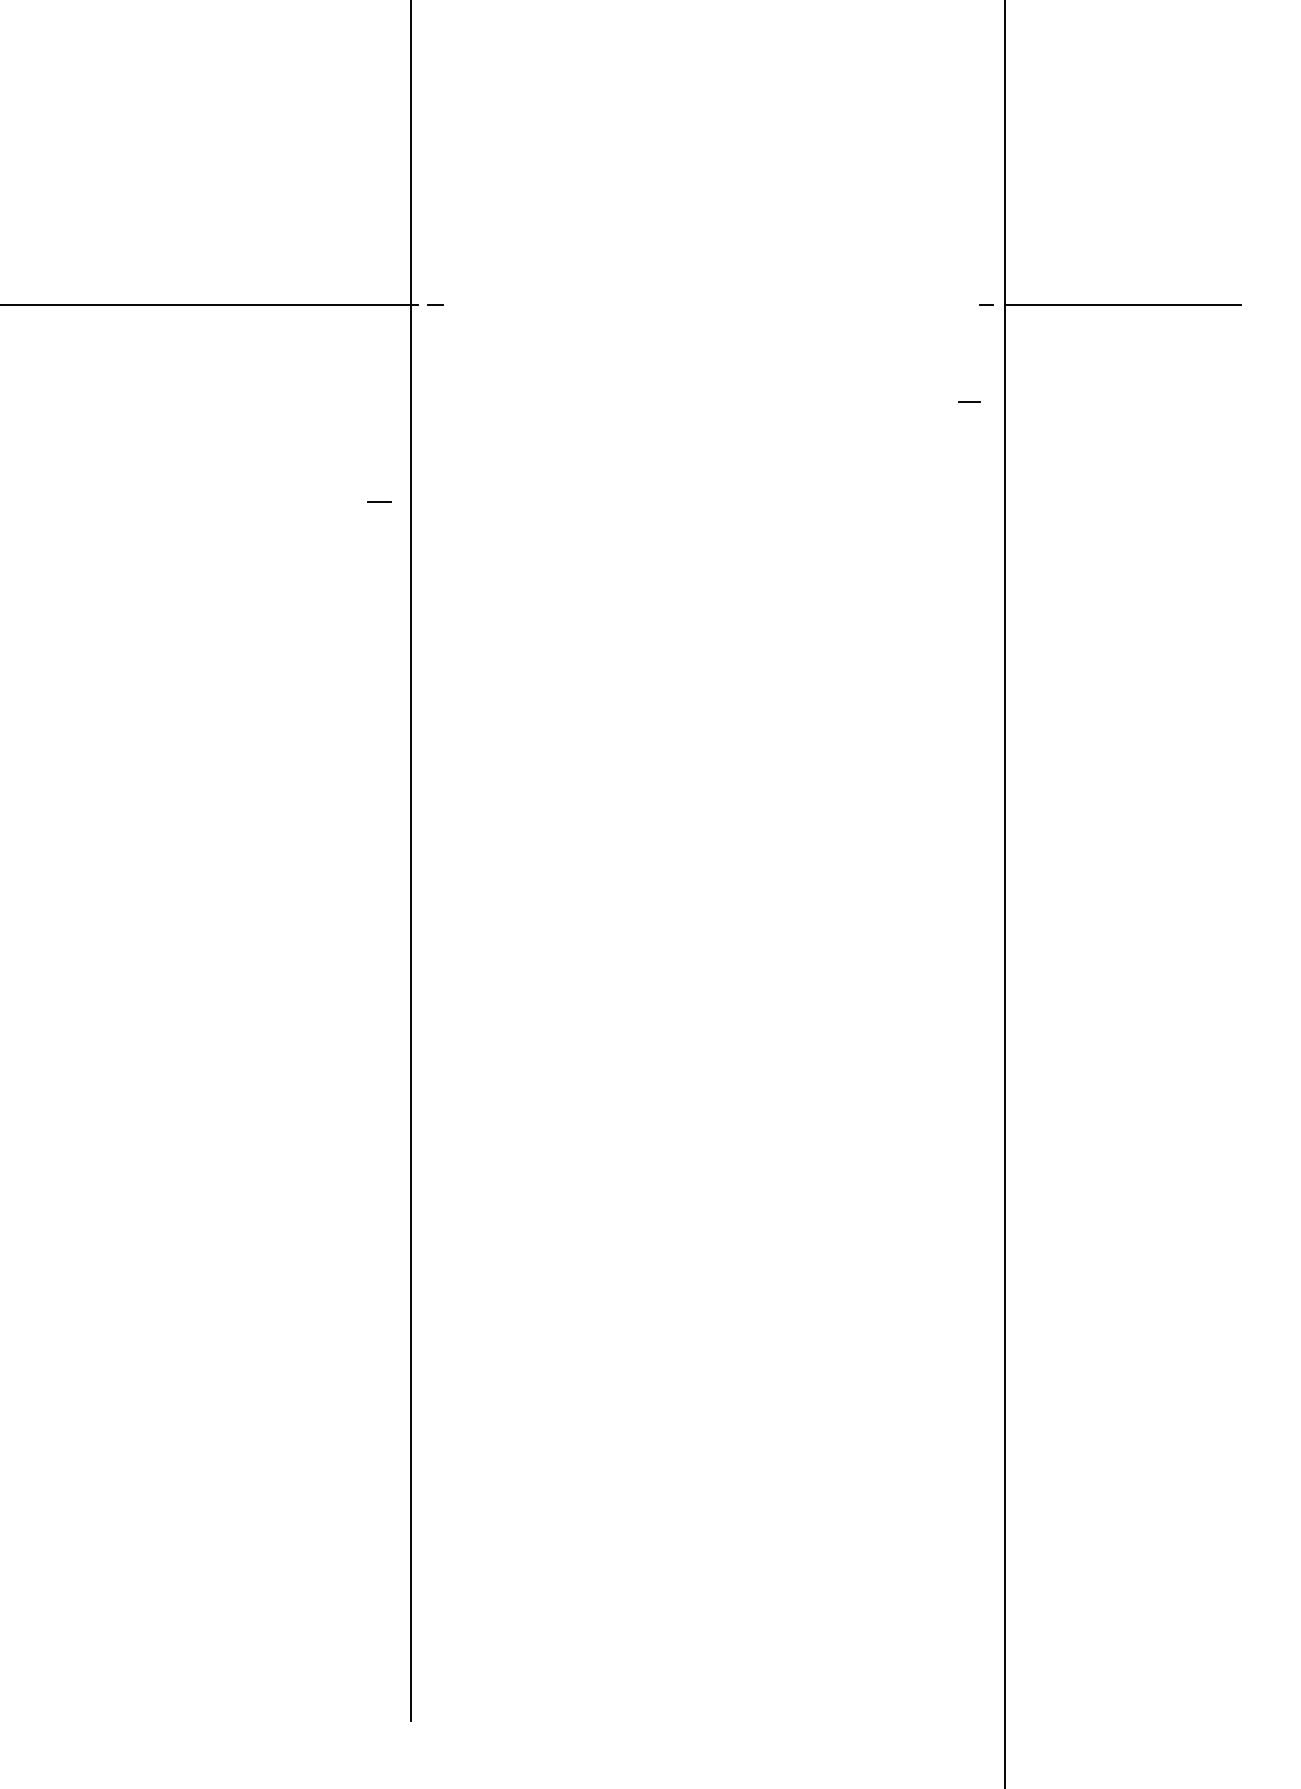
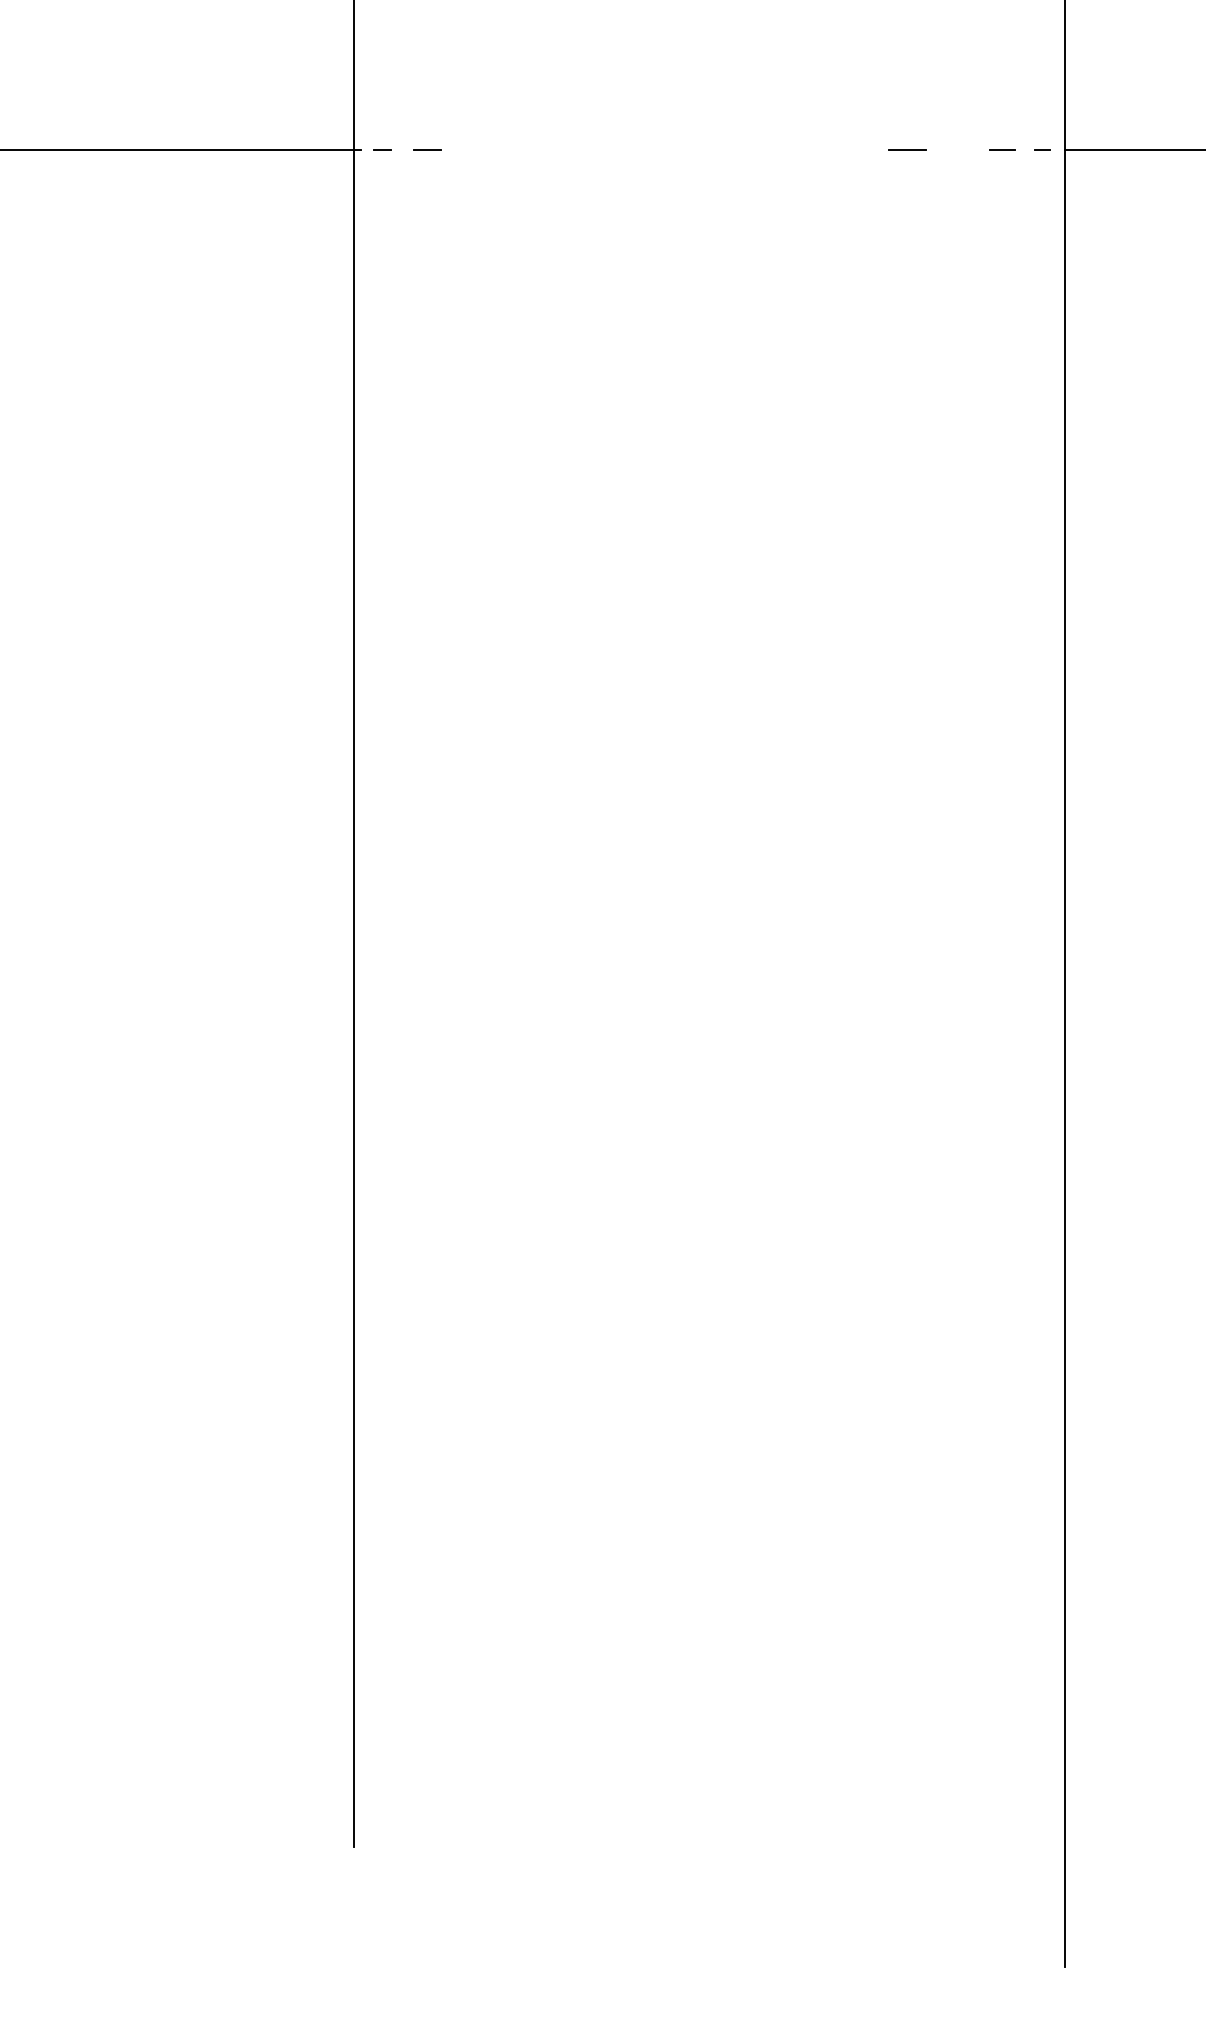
line: (873, 304) -> (907, 149), added
line: (969, 401) -> (1002, 149), moved
line: (379, 501) -> (428, 149), moved

